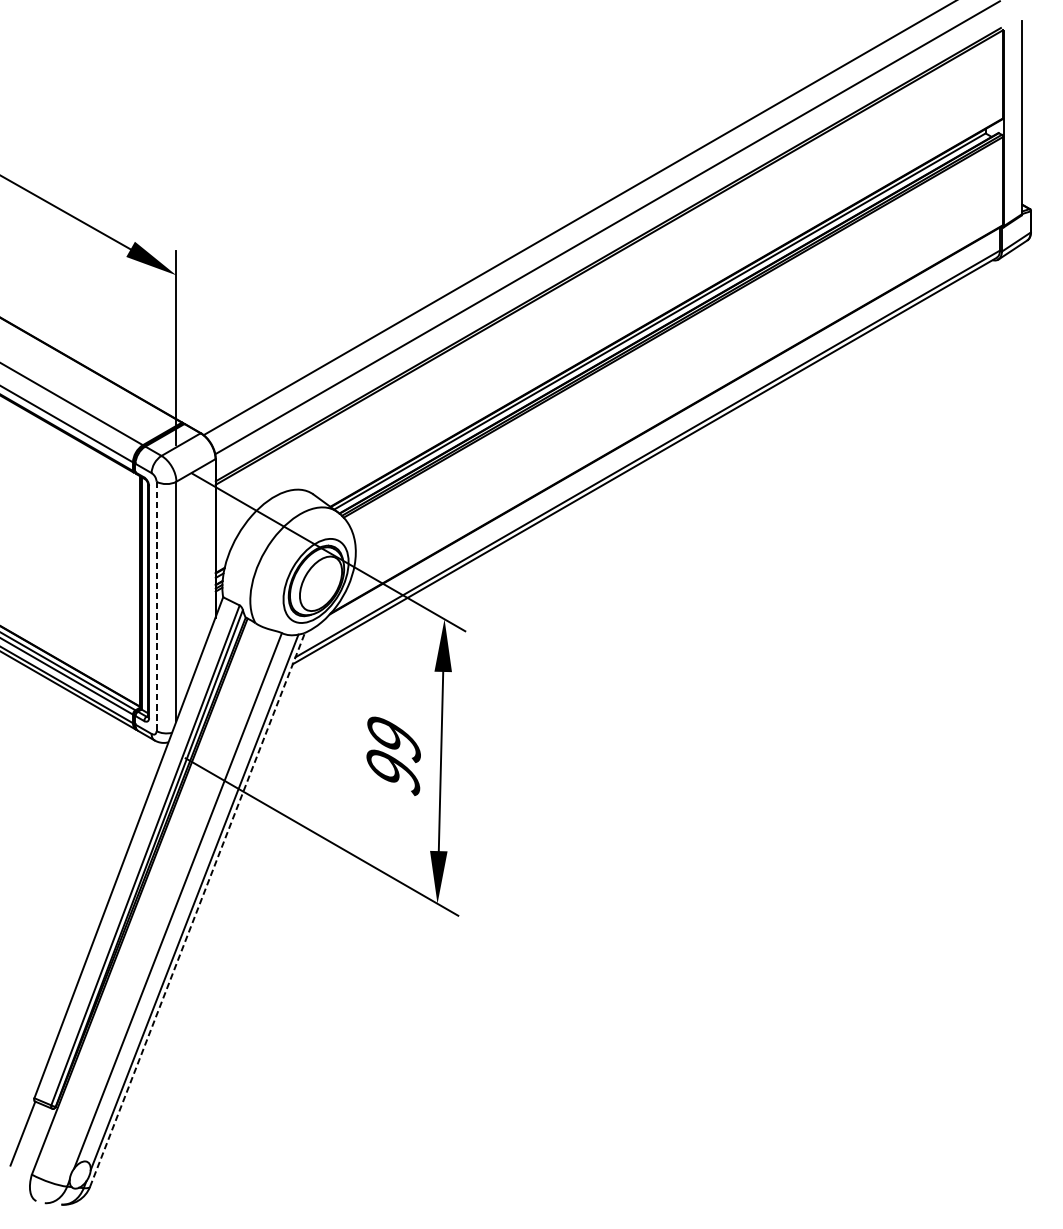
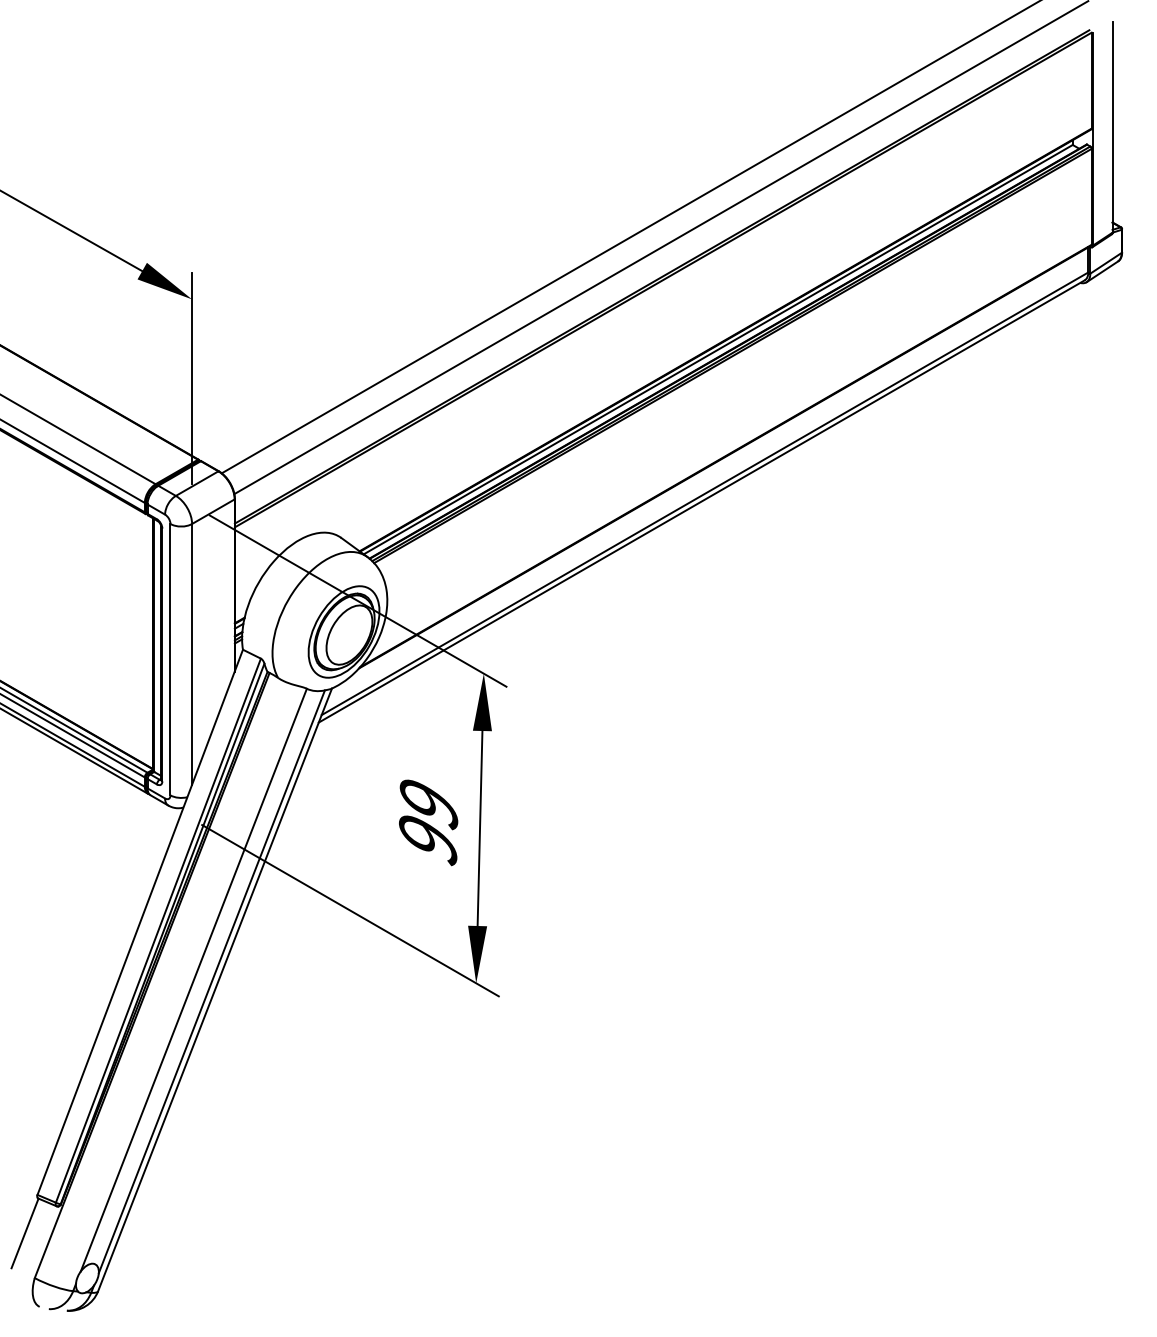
line: (156, 606) -> (170, 659), dashed -> solid
line: (197, 909) -> (215, 989), dashed -> solid

